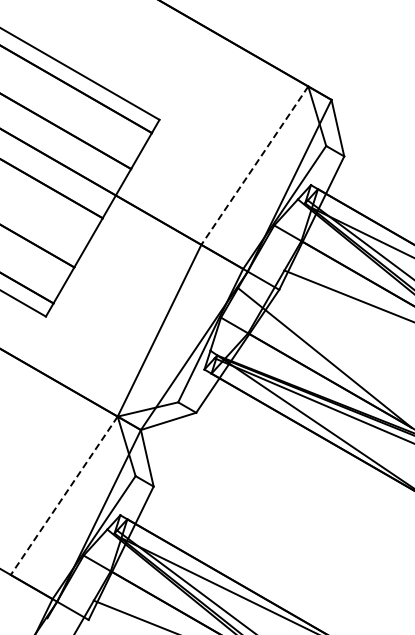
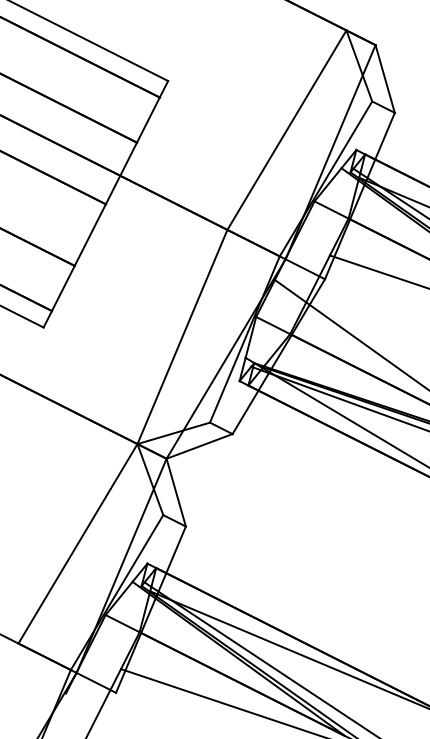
line: (254, 165) -> (286, 129), dashed -> solid
line: (64, 495) -> (78, 543), dashed -> solid

